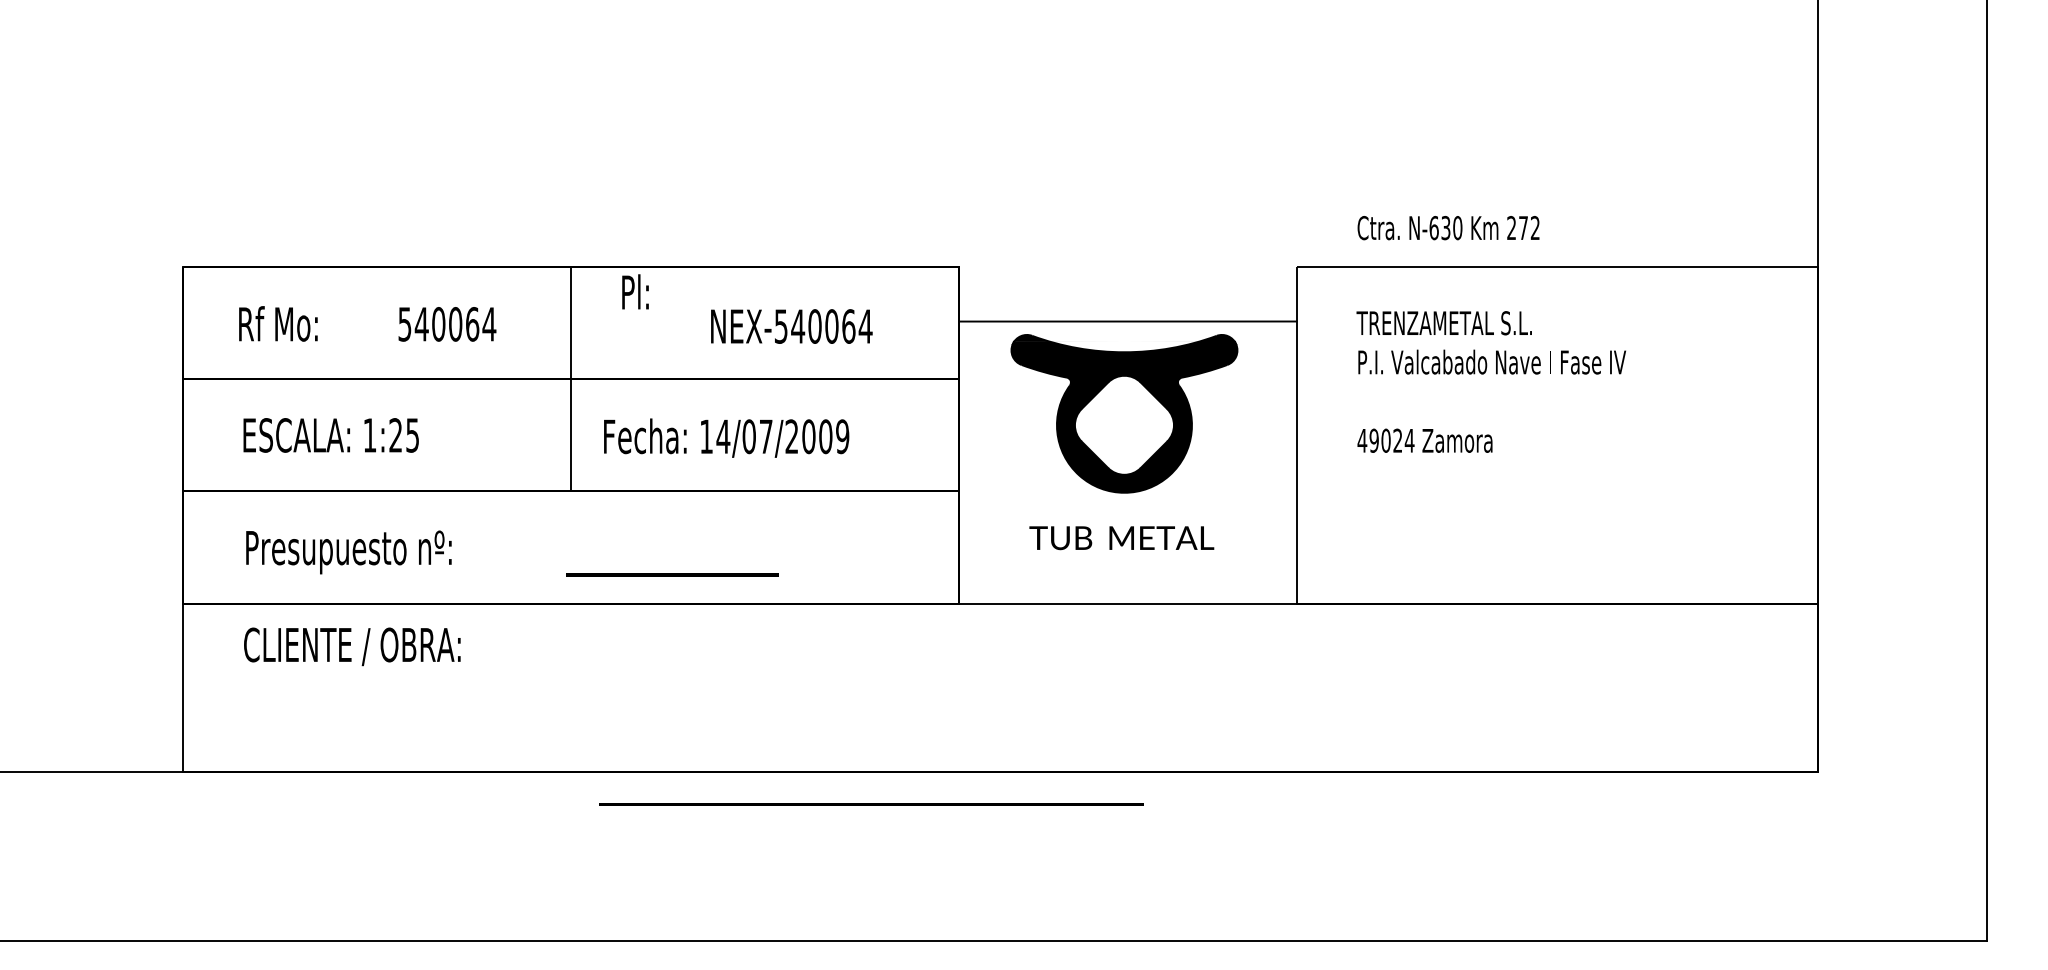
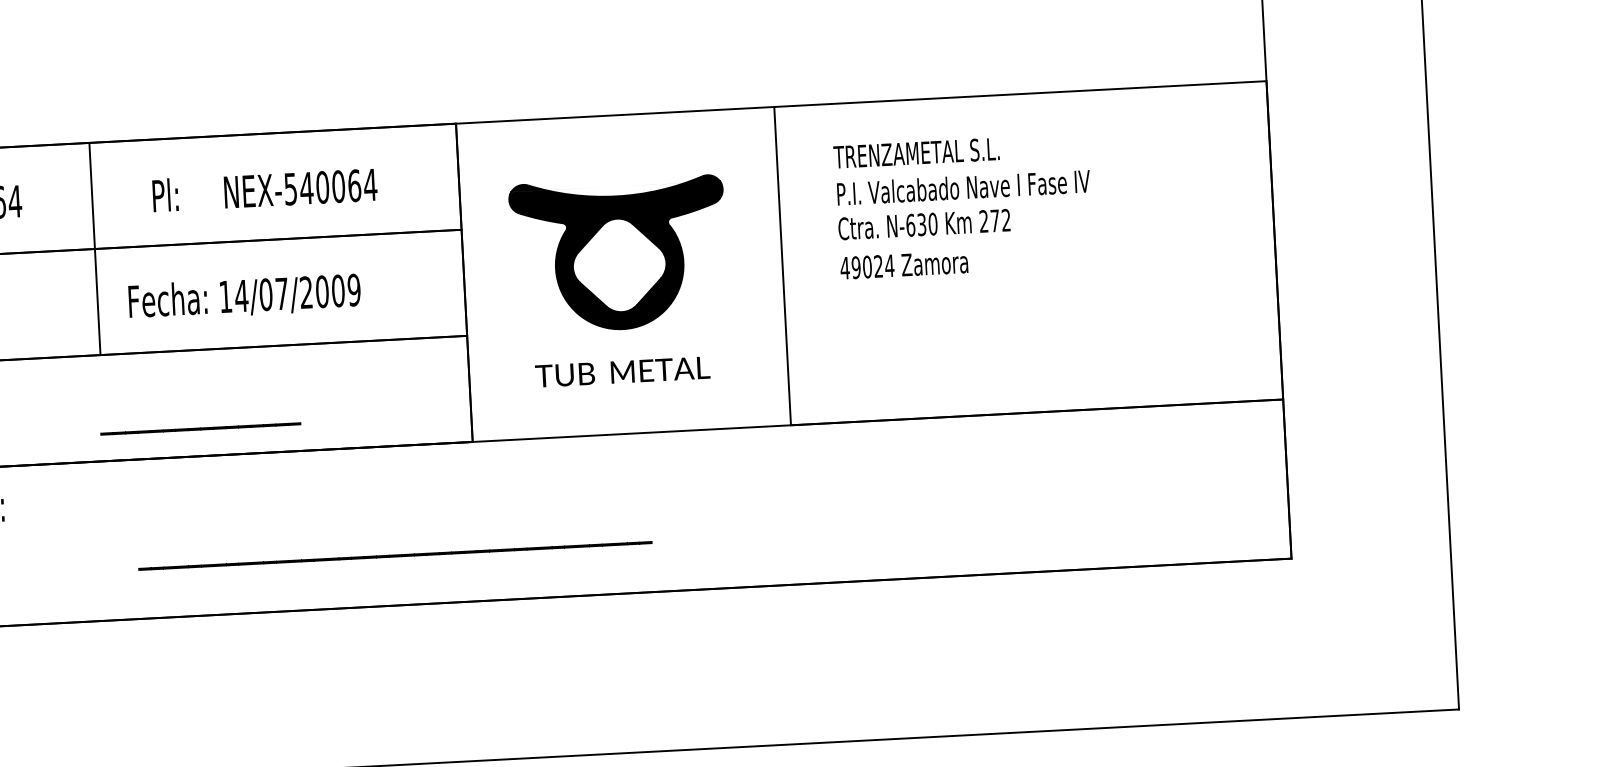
text: (1448, 228) -> (924, 225), moved
text: (635, 291) -> (165, 194), moved
line: (1127, 321) -> (614, 115), moved
text: (871, 804) -> (395, 555), moved

